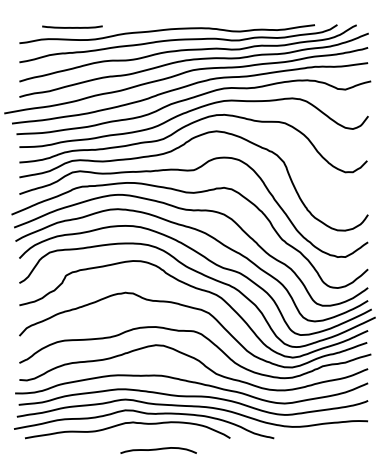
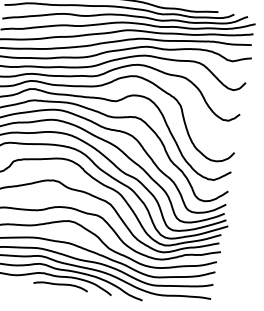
curve: (158, 450) -> (60, 285), moved

